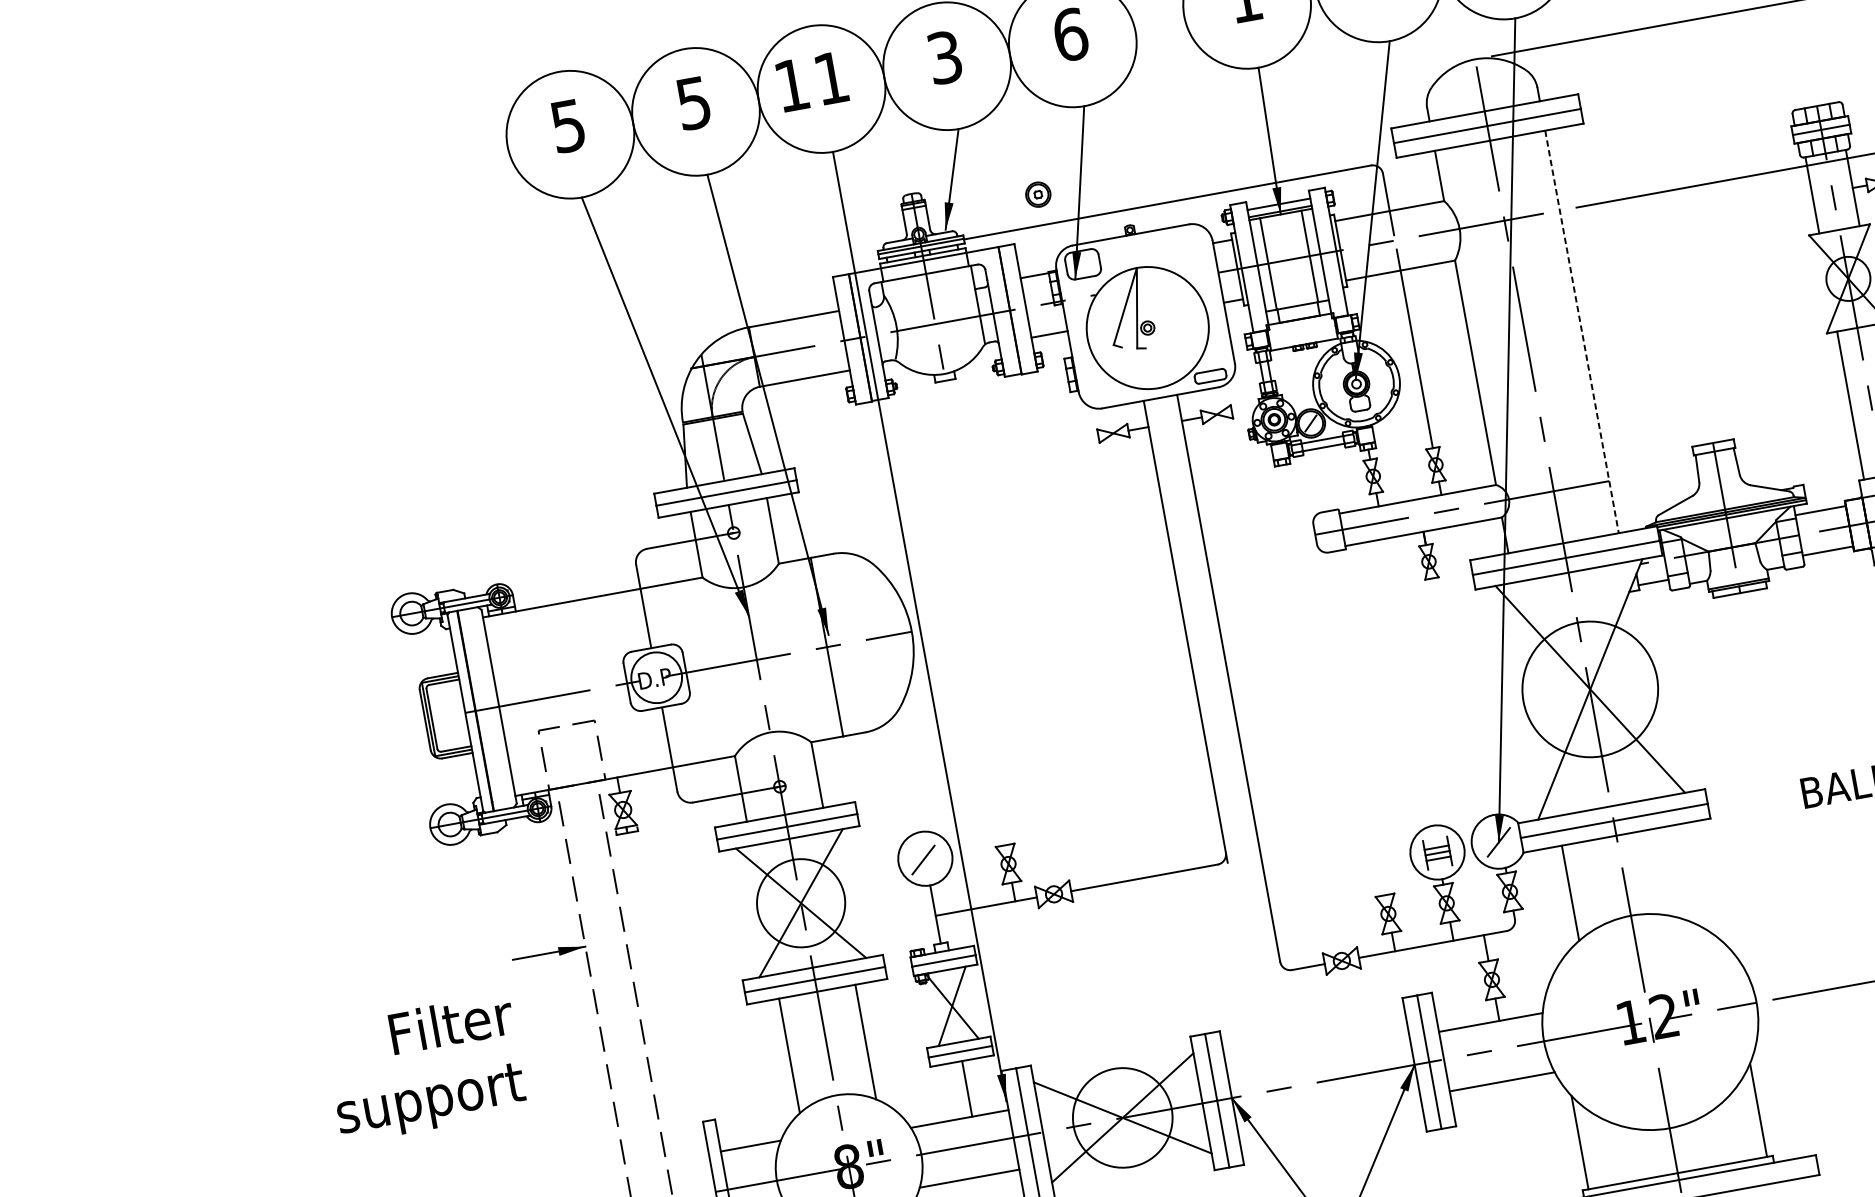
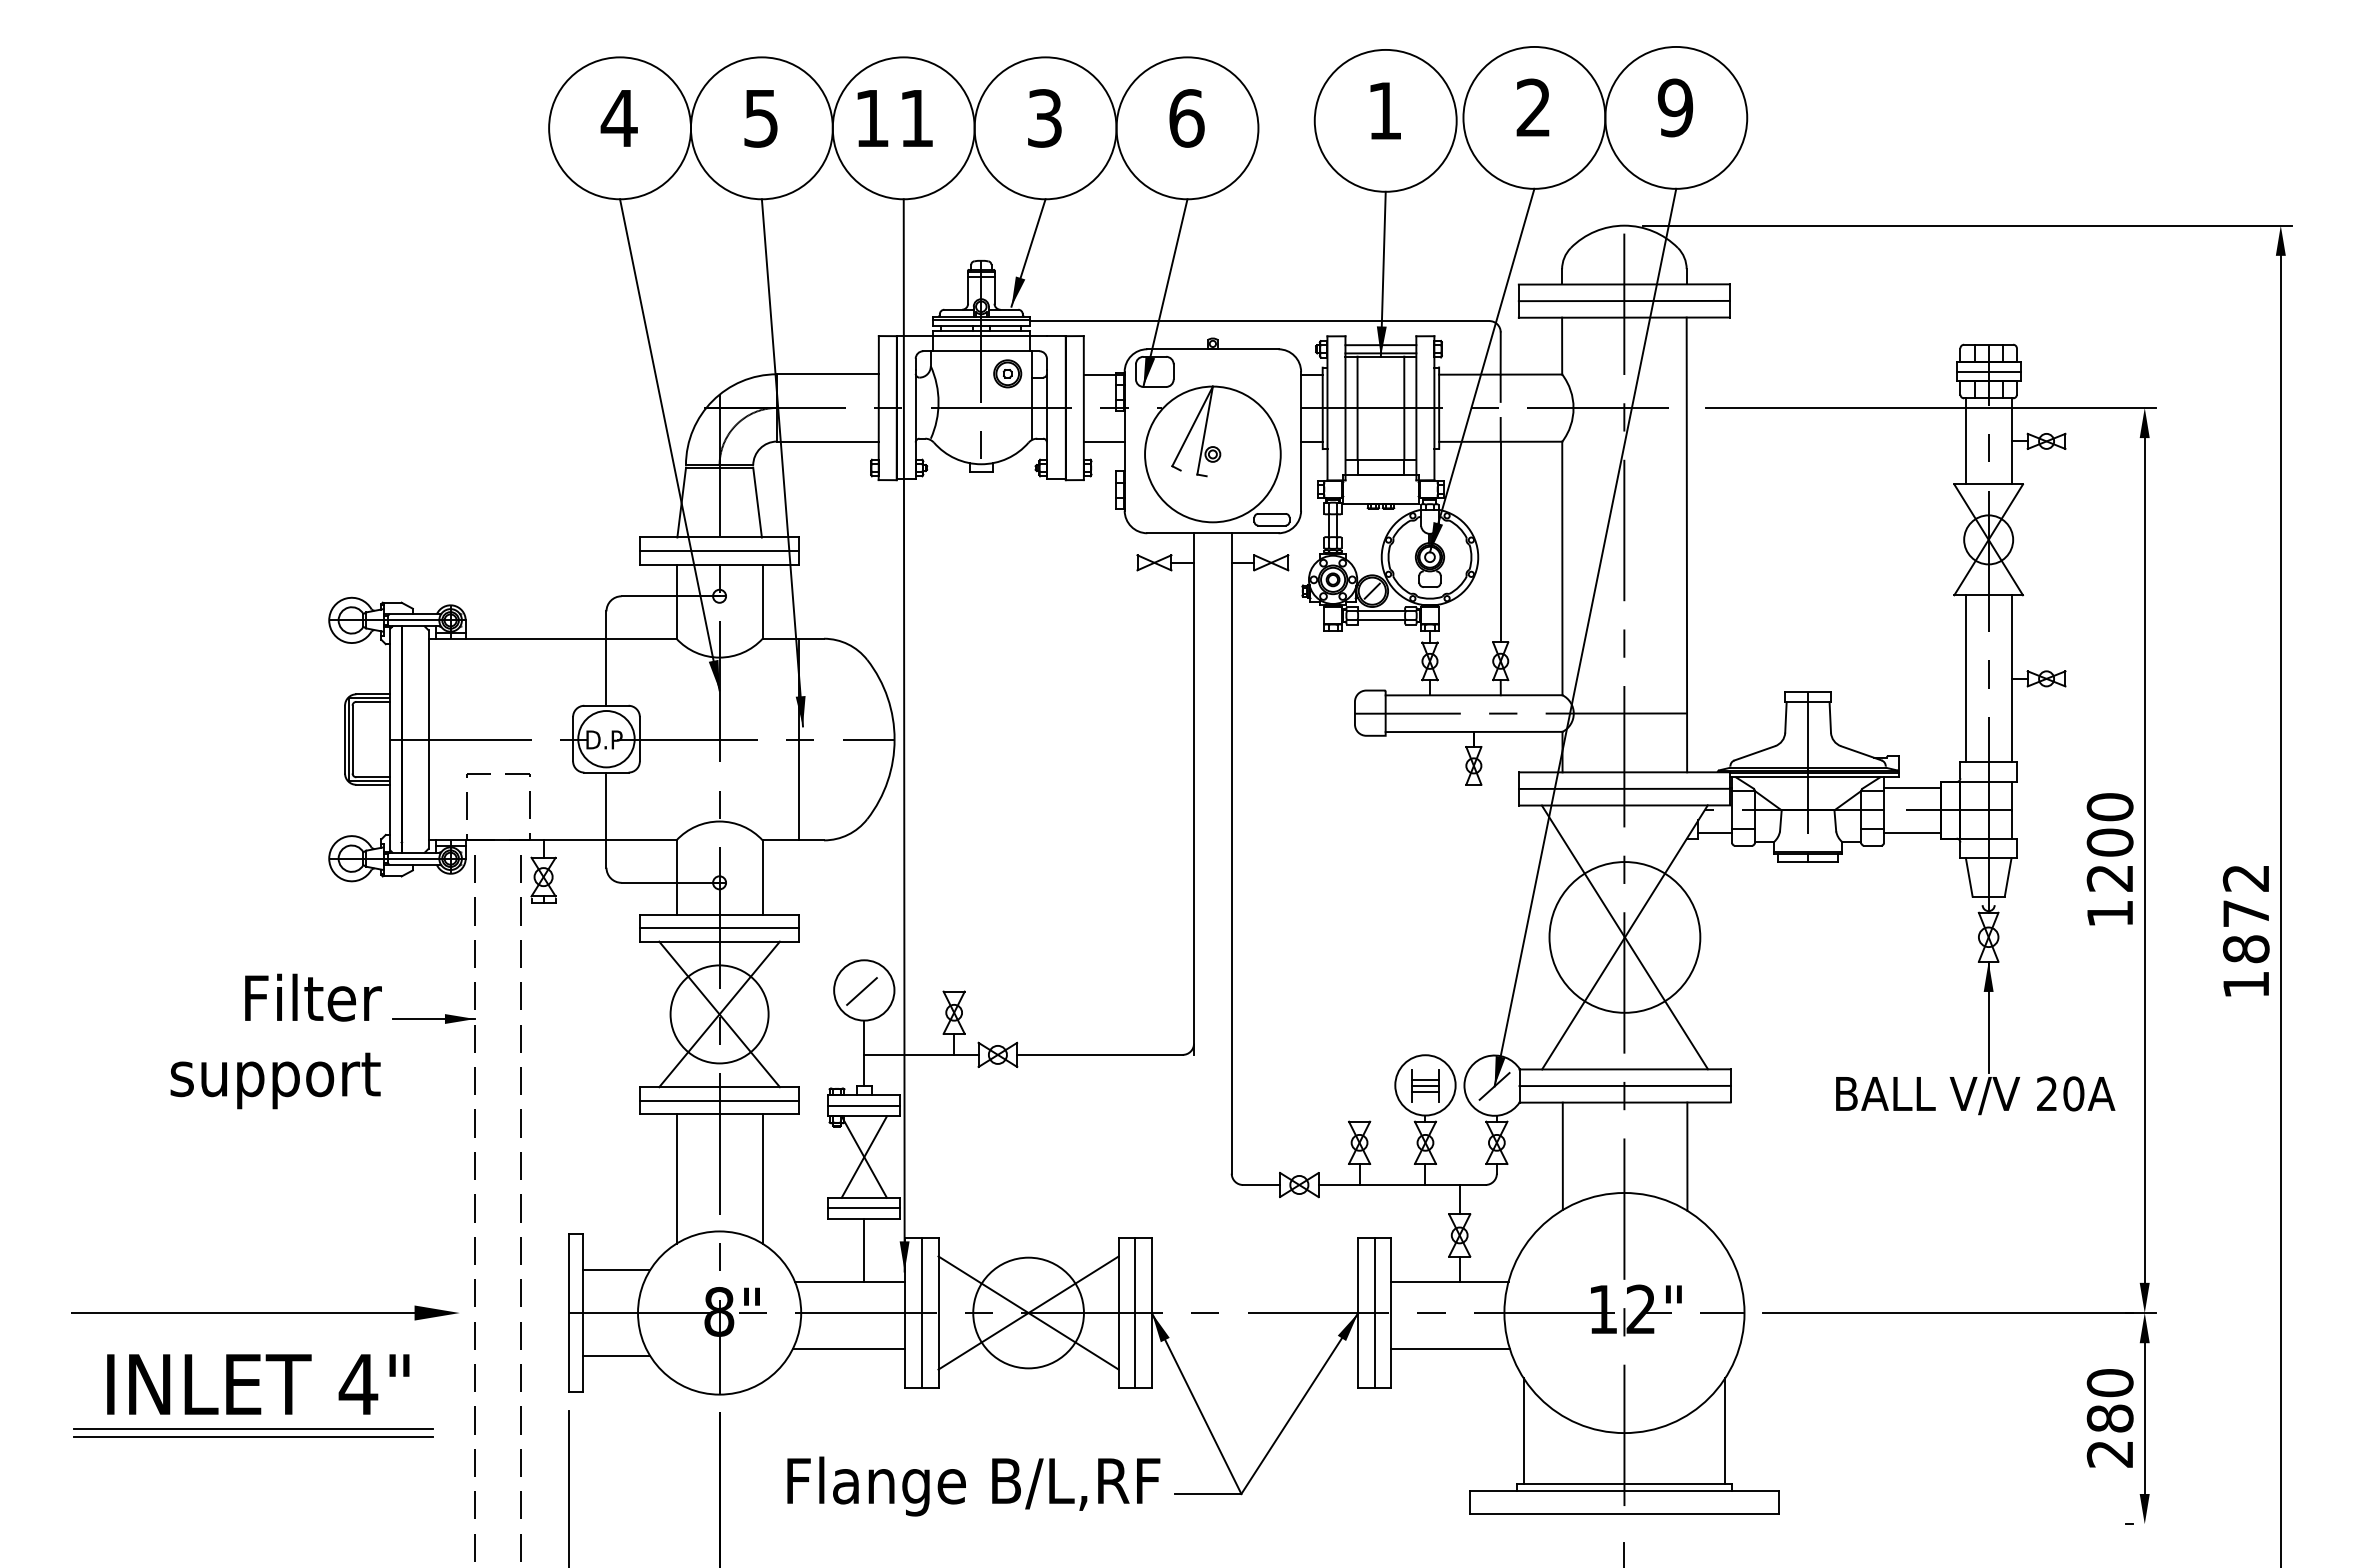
text: (567, 126) -> (618, 118), 5 -> 4
part: (1038, 194) -> (1007, 373), moved
line: (1581, 332) -> (1686, 545), dashed -> solid
line: (1680, 873) -> (1687, 1156), added
text: (424, 1068) -> (275, 1041), moved

